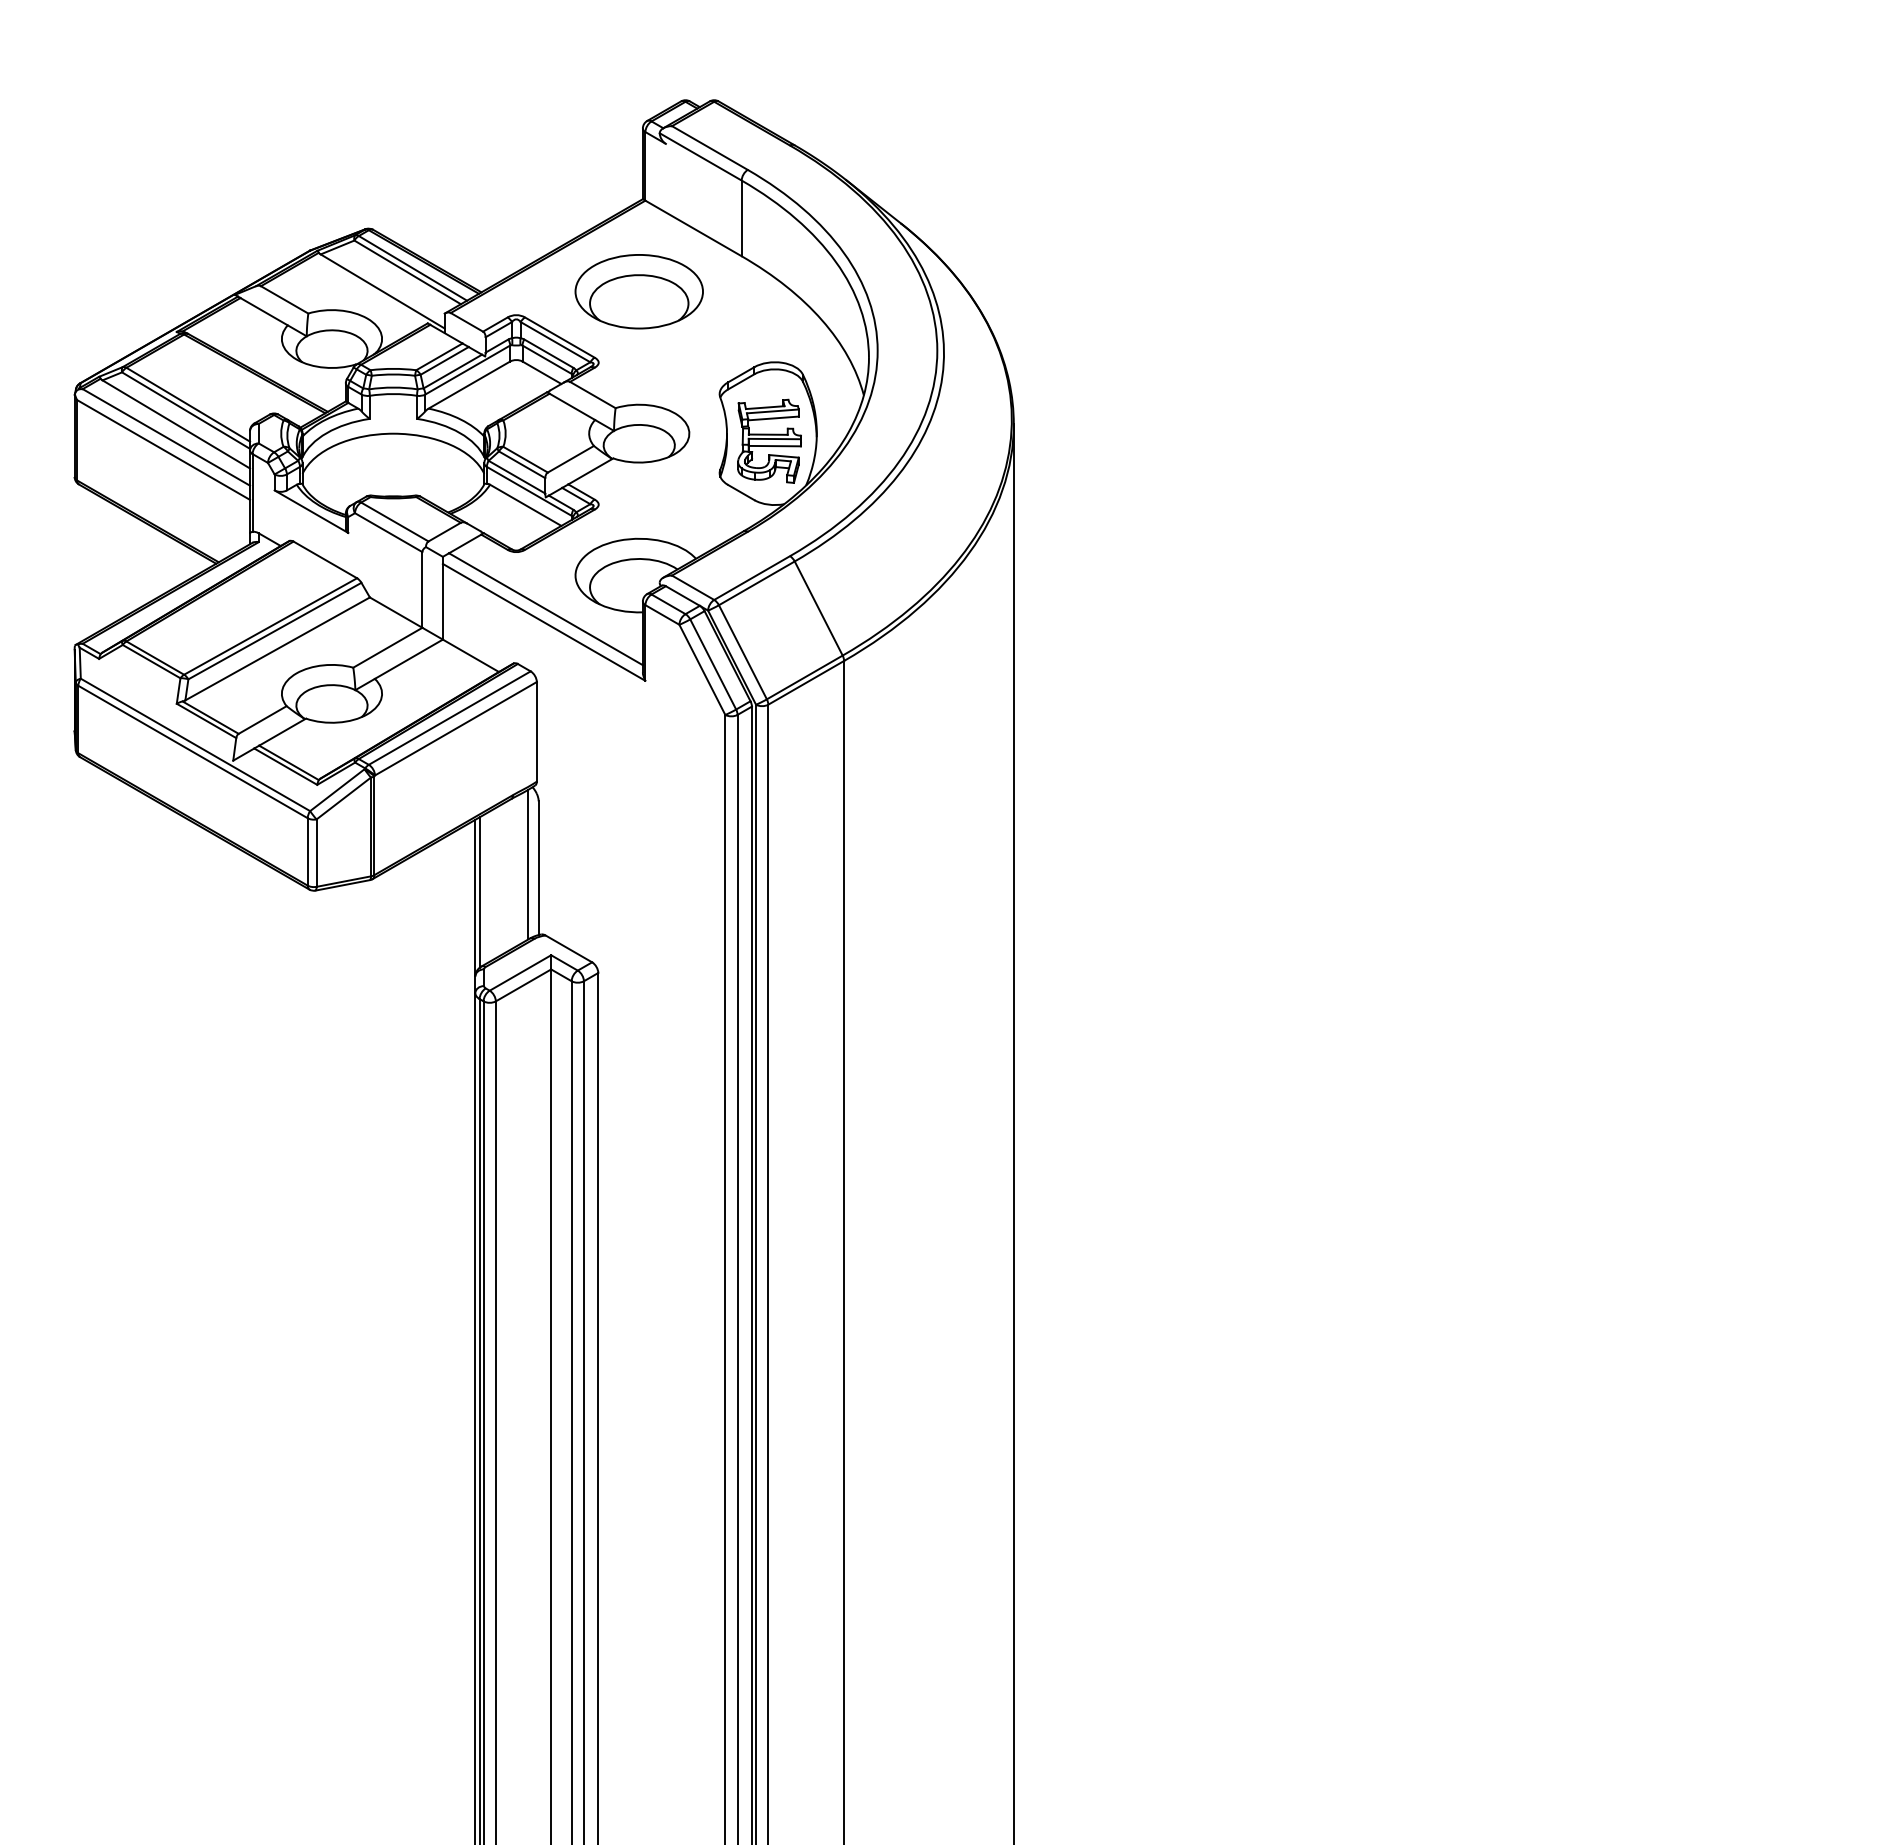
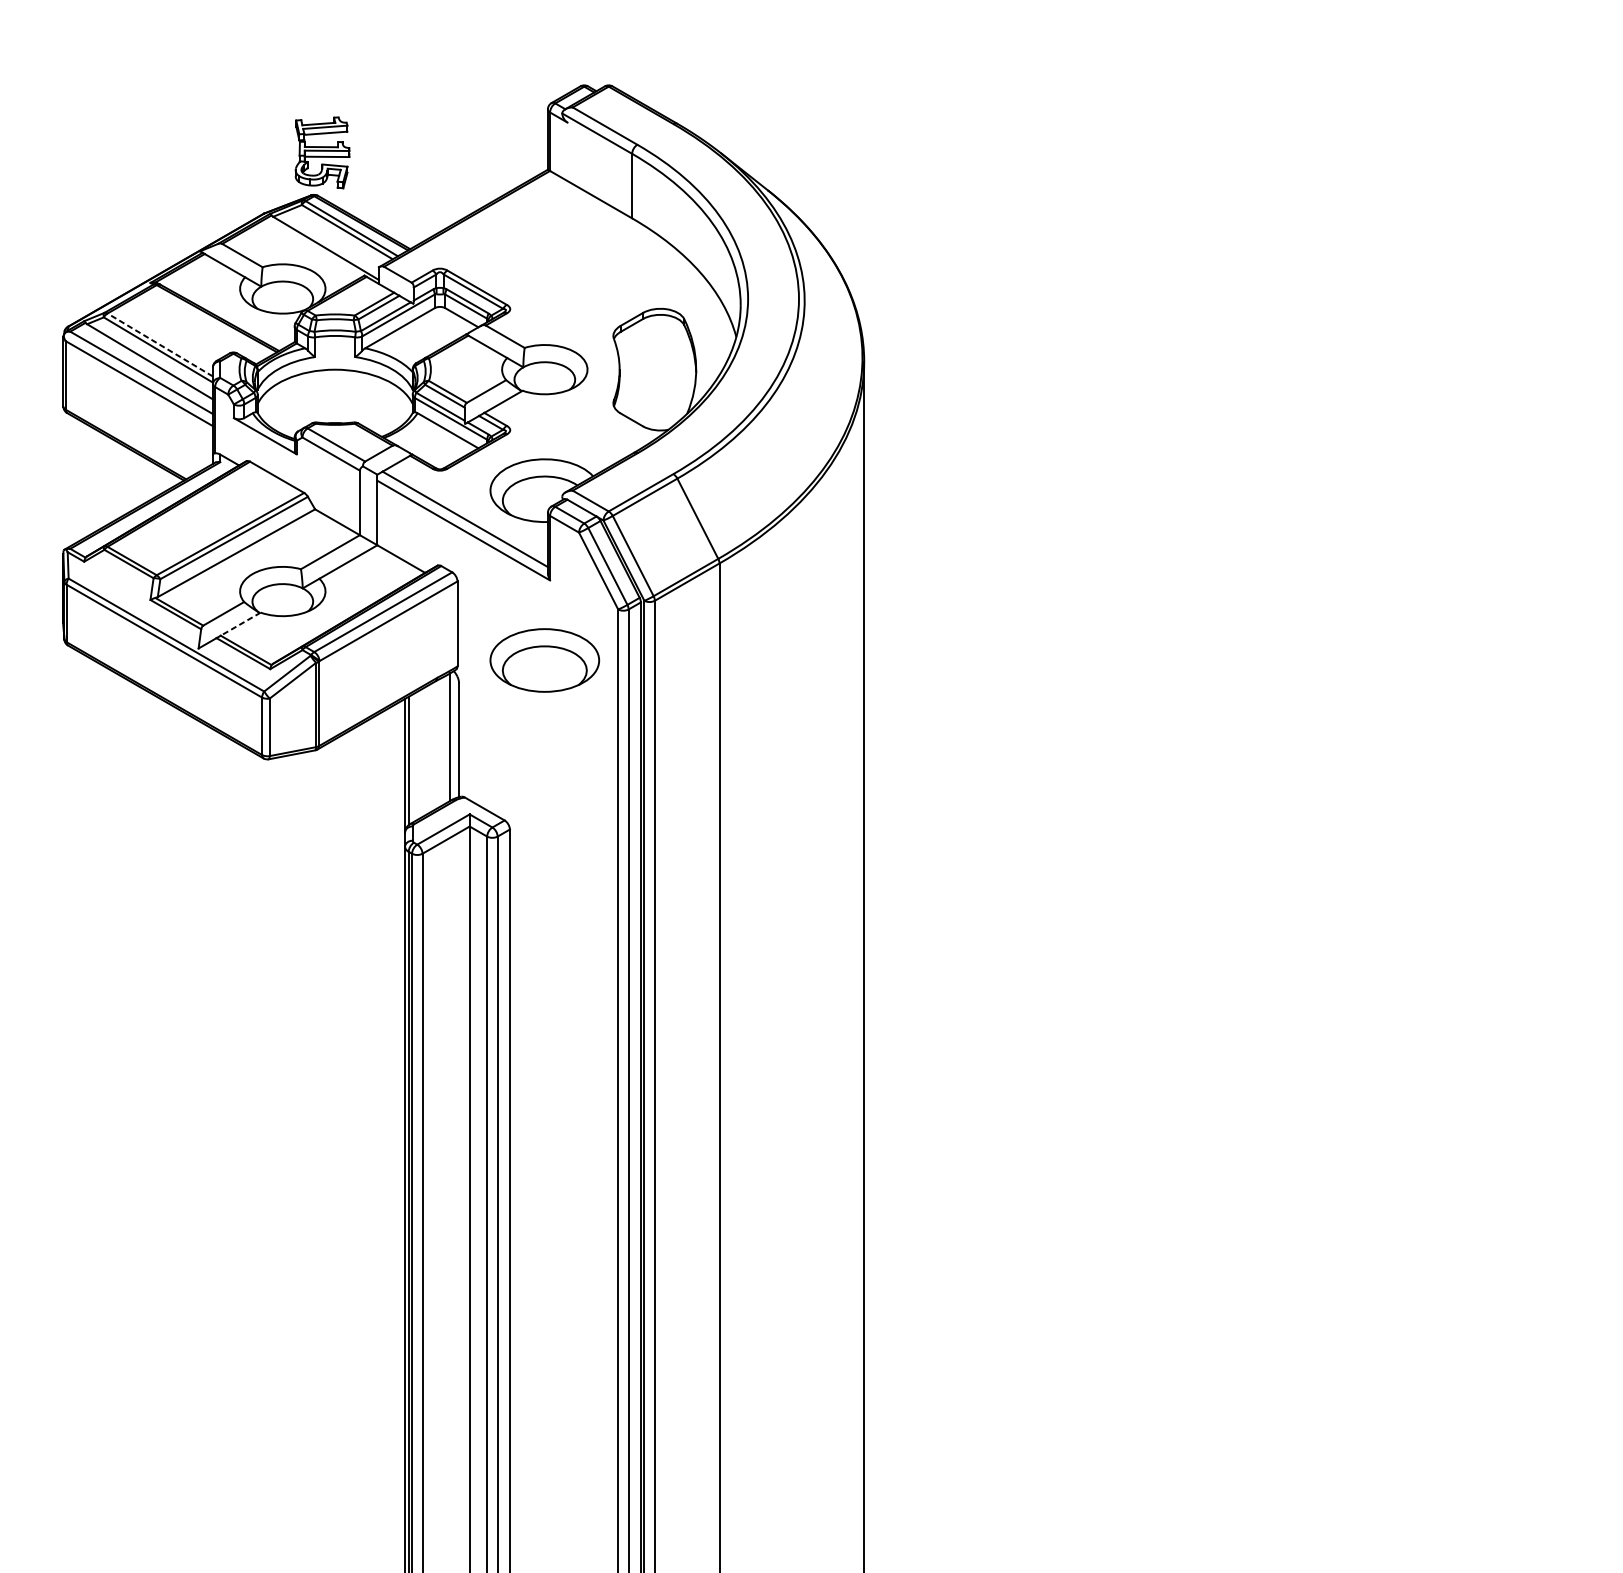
part: (638, 291) -> (544, 660), moved
line: (188, 404) -> (160, 344), solid -> dashed
part: (769, 440) -> (322, 152), moved
line: (282, 732) -> (240, 624), solid -> dashed

